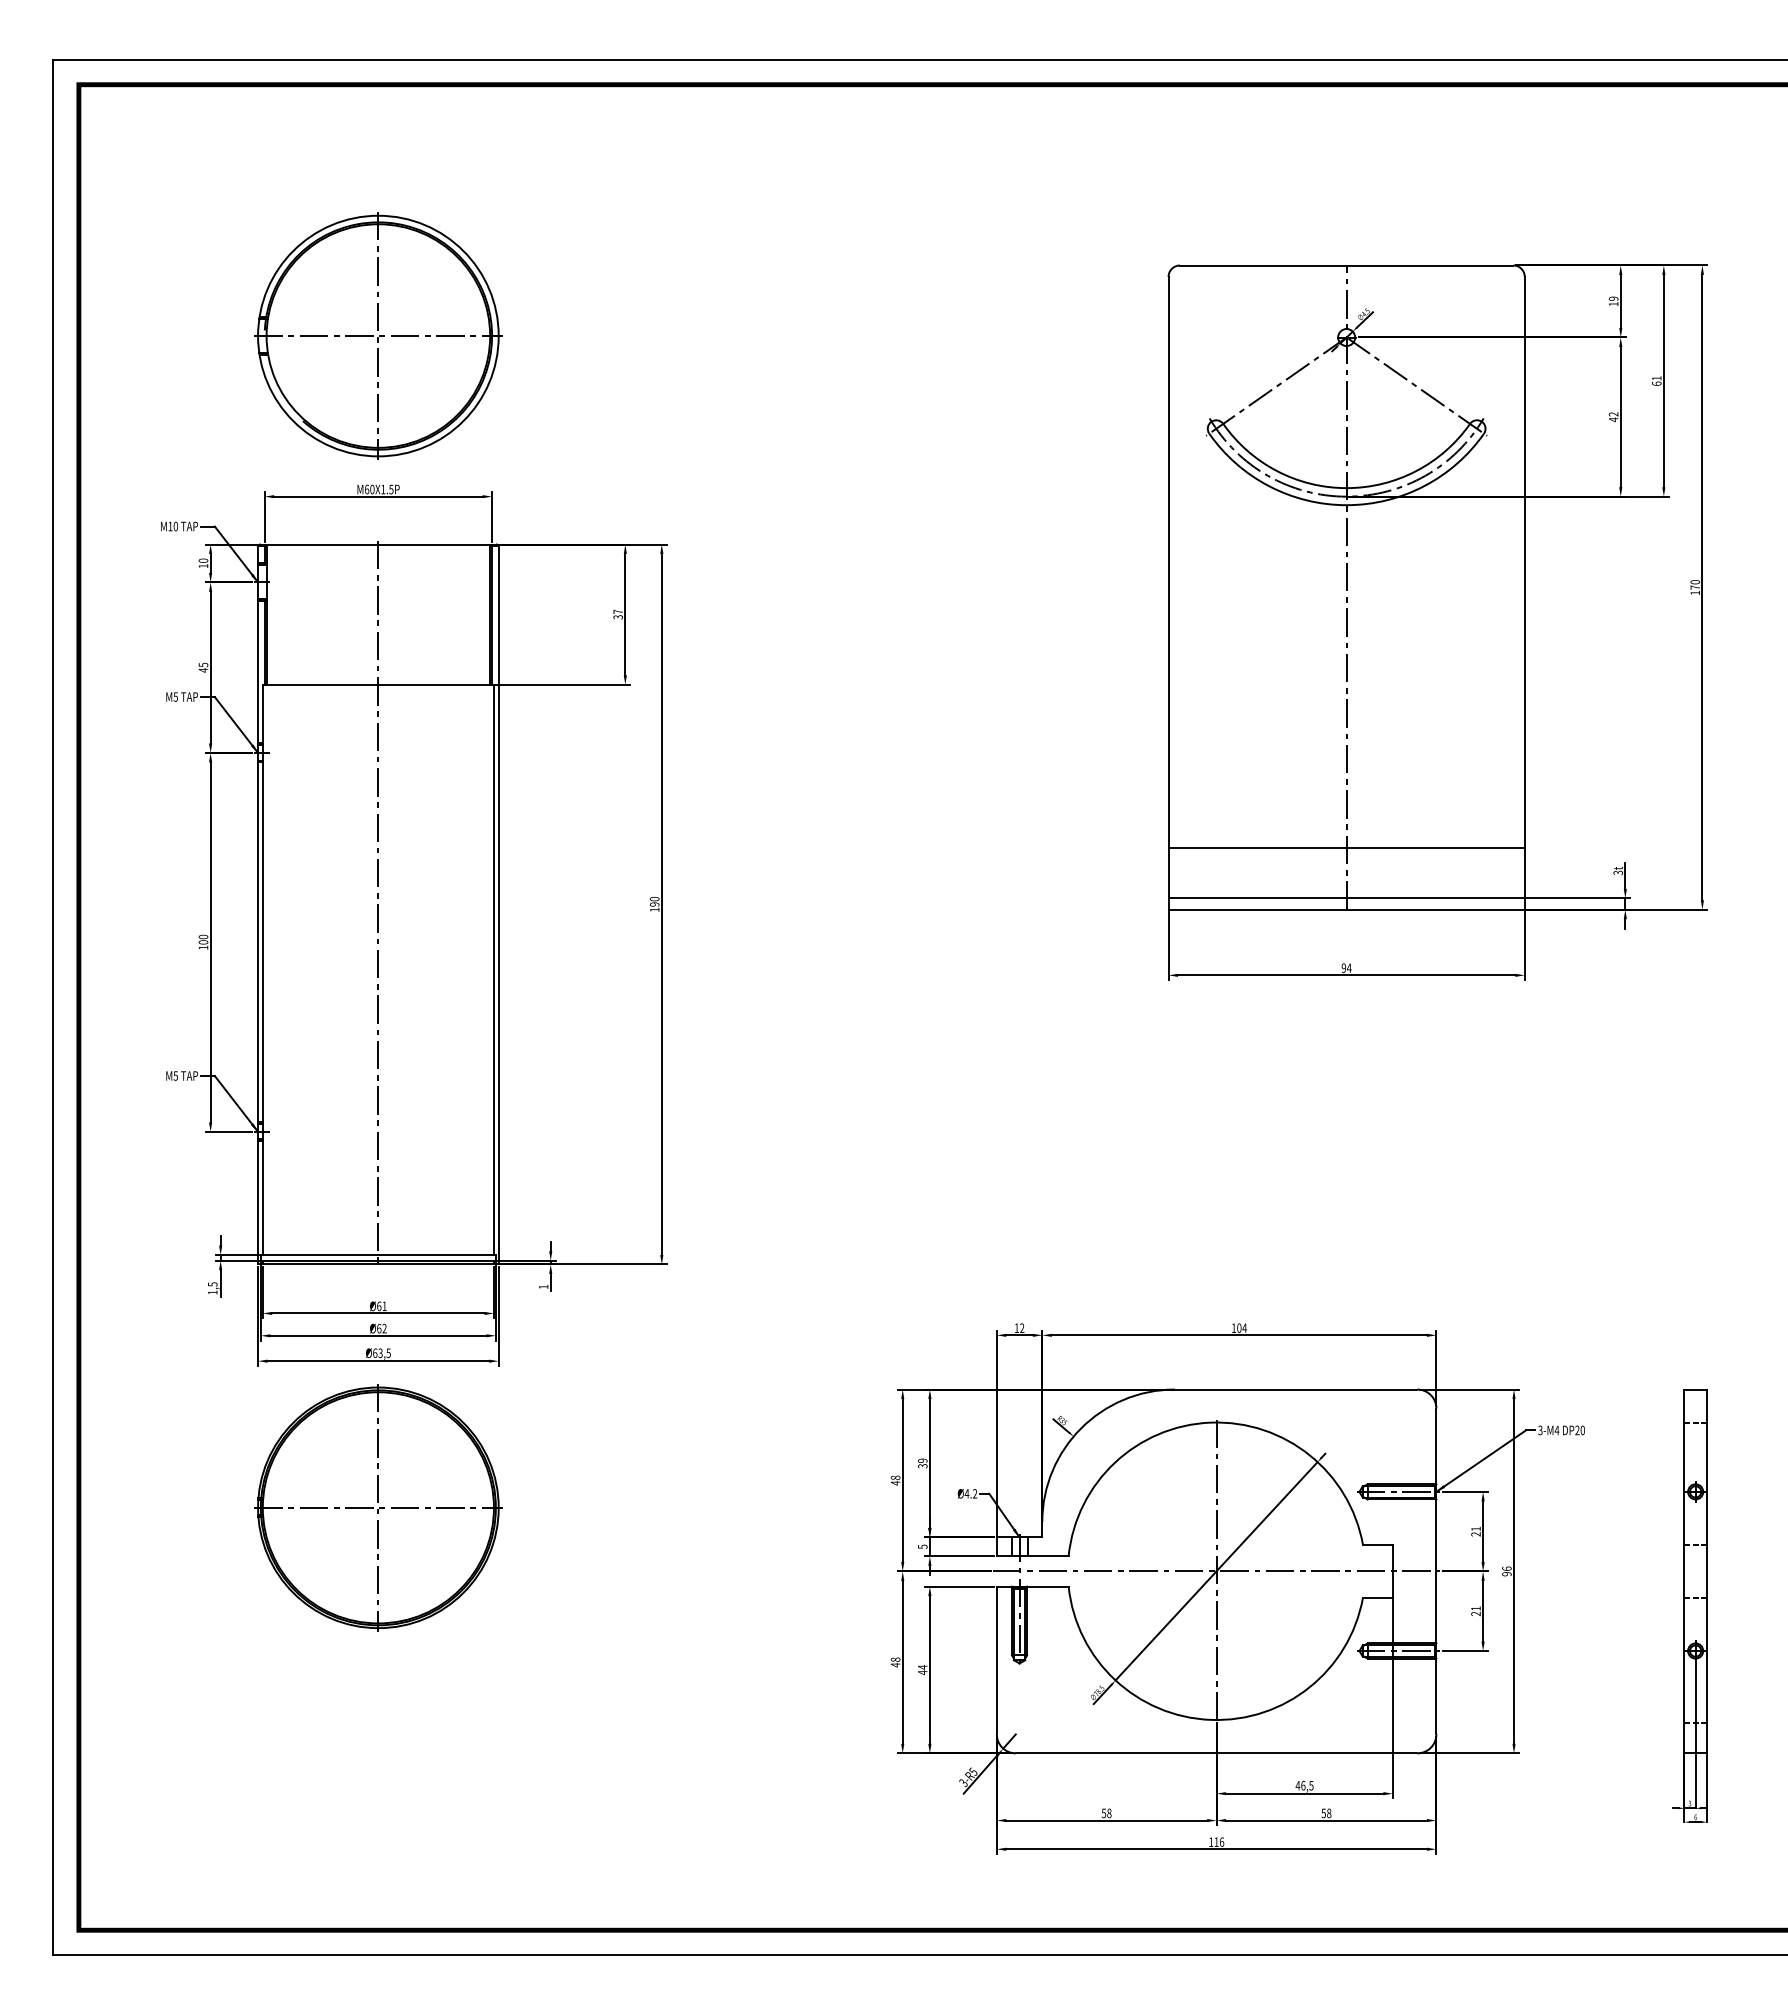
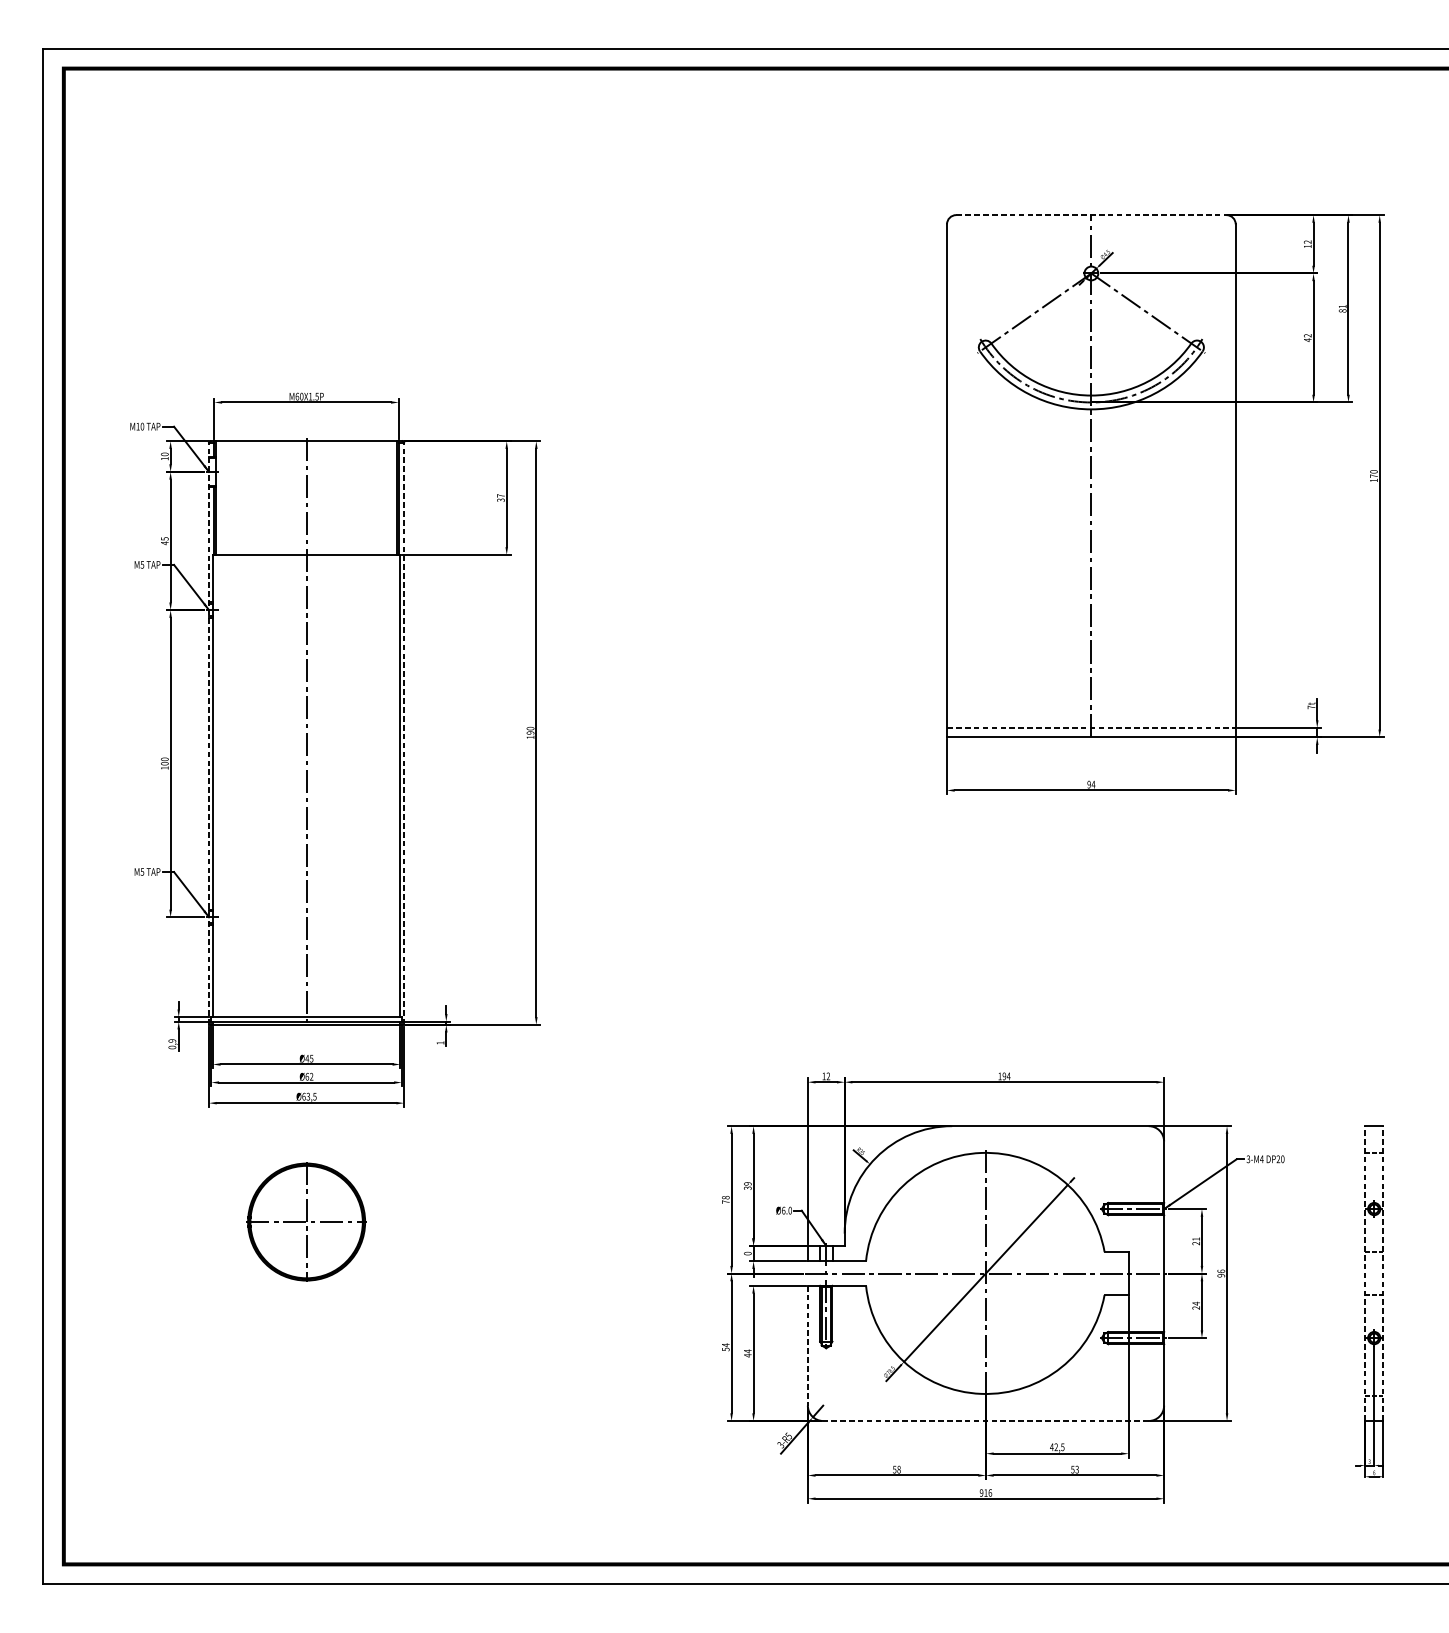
line: (1346, 265) -> (1091, 215), solid -> dashed
text: (1613, 298) -> (1307, 241), 19 -> 12
part: (378, 335) -> (306, 271), removed
text: (1656, 383) -> (1342, 310), 61 -> 81
line: (1346, 848) -> (1091, 687), removed
text: (1618, 872) -> (1311, 707), 3t -> 7t
line: (1347, 898) -> (1092, 728), solid -> dashed
line: (258, 904) -> (209, 733), solid -> dashed
line: (498, 904) -> (403, 733), solid -> dashed
text: (212, 1288) -> (172, 1044), 1,5 -> 0,9
text: (381, 1306) -> (309, 1058), Ø61 -> Ø45
text: (1239, 1327) -> (1004, 1075), 104 -> 194
text: (895, 1482) -> (725, 1201), 48 -> 78
text: (970, 1493) -> (786, 1210), Ø4.2 -> Ø6.0
part: (378, 1507) -> (306, 1221), size x0.6
text: (922, 1546) -> (747, 1253), 5 -> 0
line: (1684, 1571) -> (1365, 1273), solid -> dashed
line: (1707, 1571) -> (1383, 1273), solid -> dashed
text: (1475, 1608) -> (1195, 1303), 21 -> 24
line: (996, 1660) -> (807, 1345), solid -> dashed
text: (895, 1662) -> (725, 1347), 48 -> 54
line: (1216, 1753) -> (985, 1421), solid -> dashed
text: (1303, 1785) -> (1056, 1447), 46,5 -> 42,5
text: (1329, 1812) -> (1077, 1468), 58 -> 53
text: (1211, 1841) -> (981, 1492), 116 -> 916

